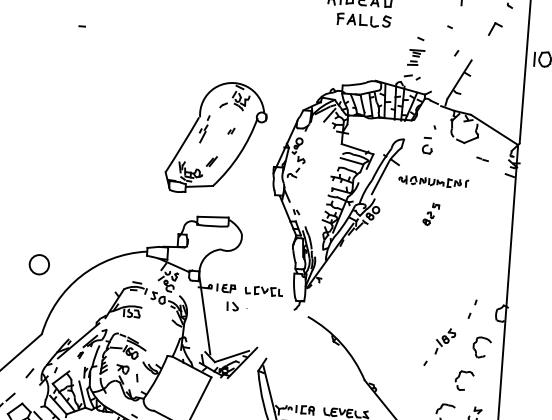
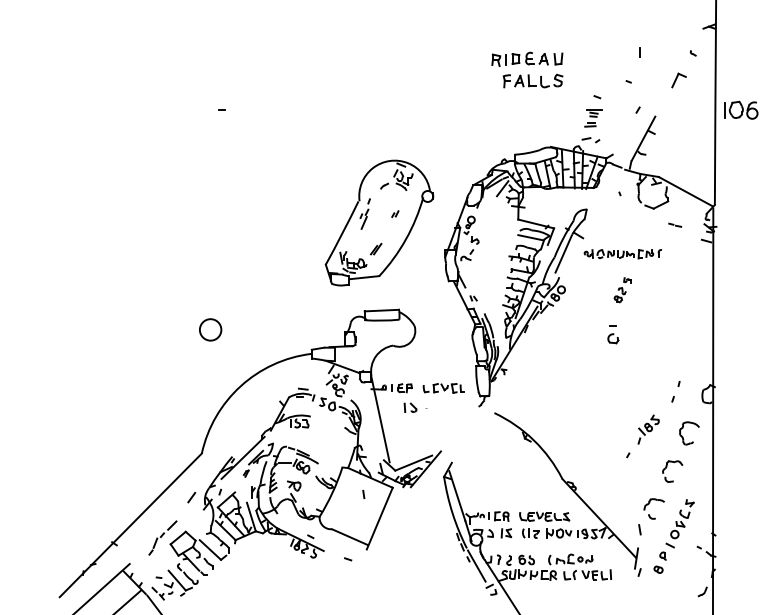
part: (427, 145) -> (613, 334), moved
circle: (39, 264) -> (210, 329), moved
line: (137, 377) -> (363, 493), moved

